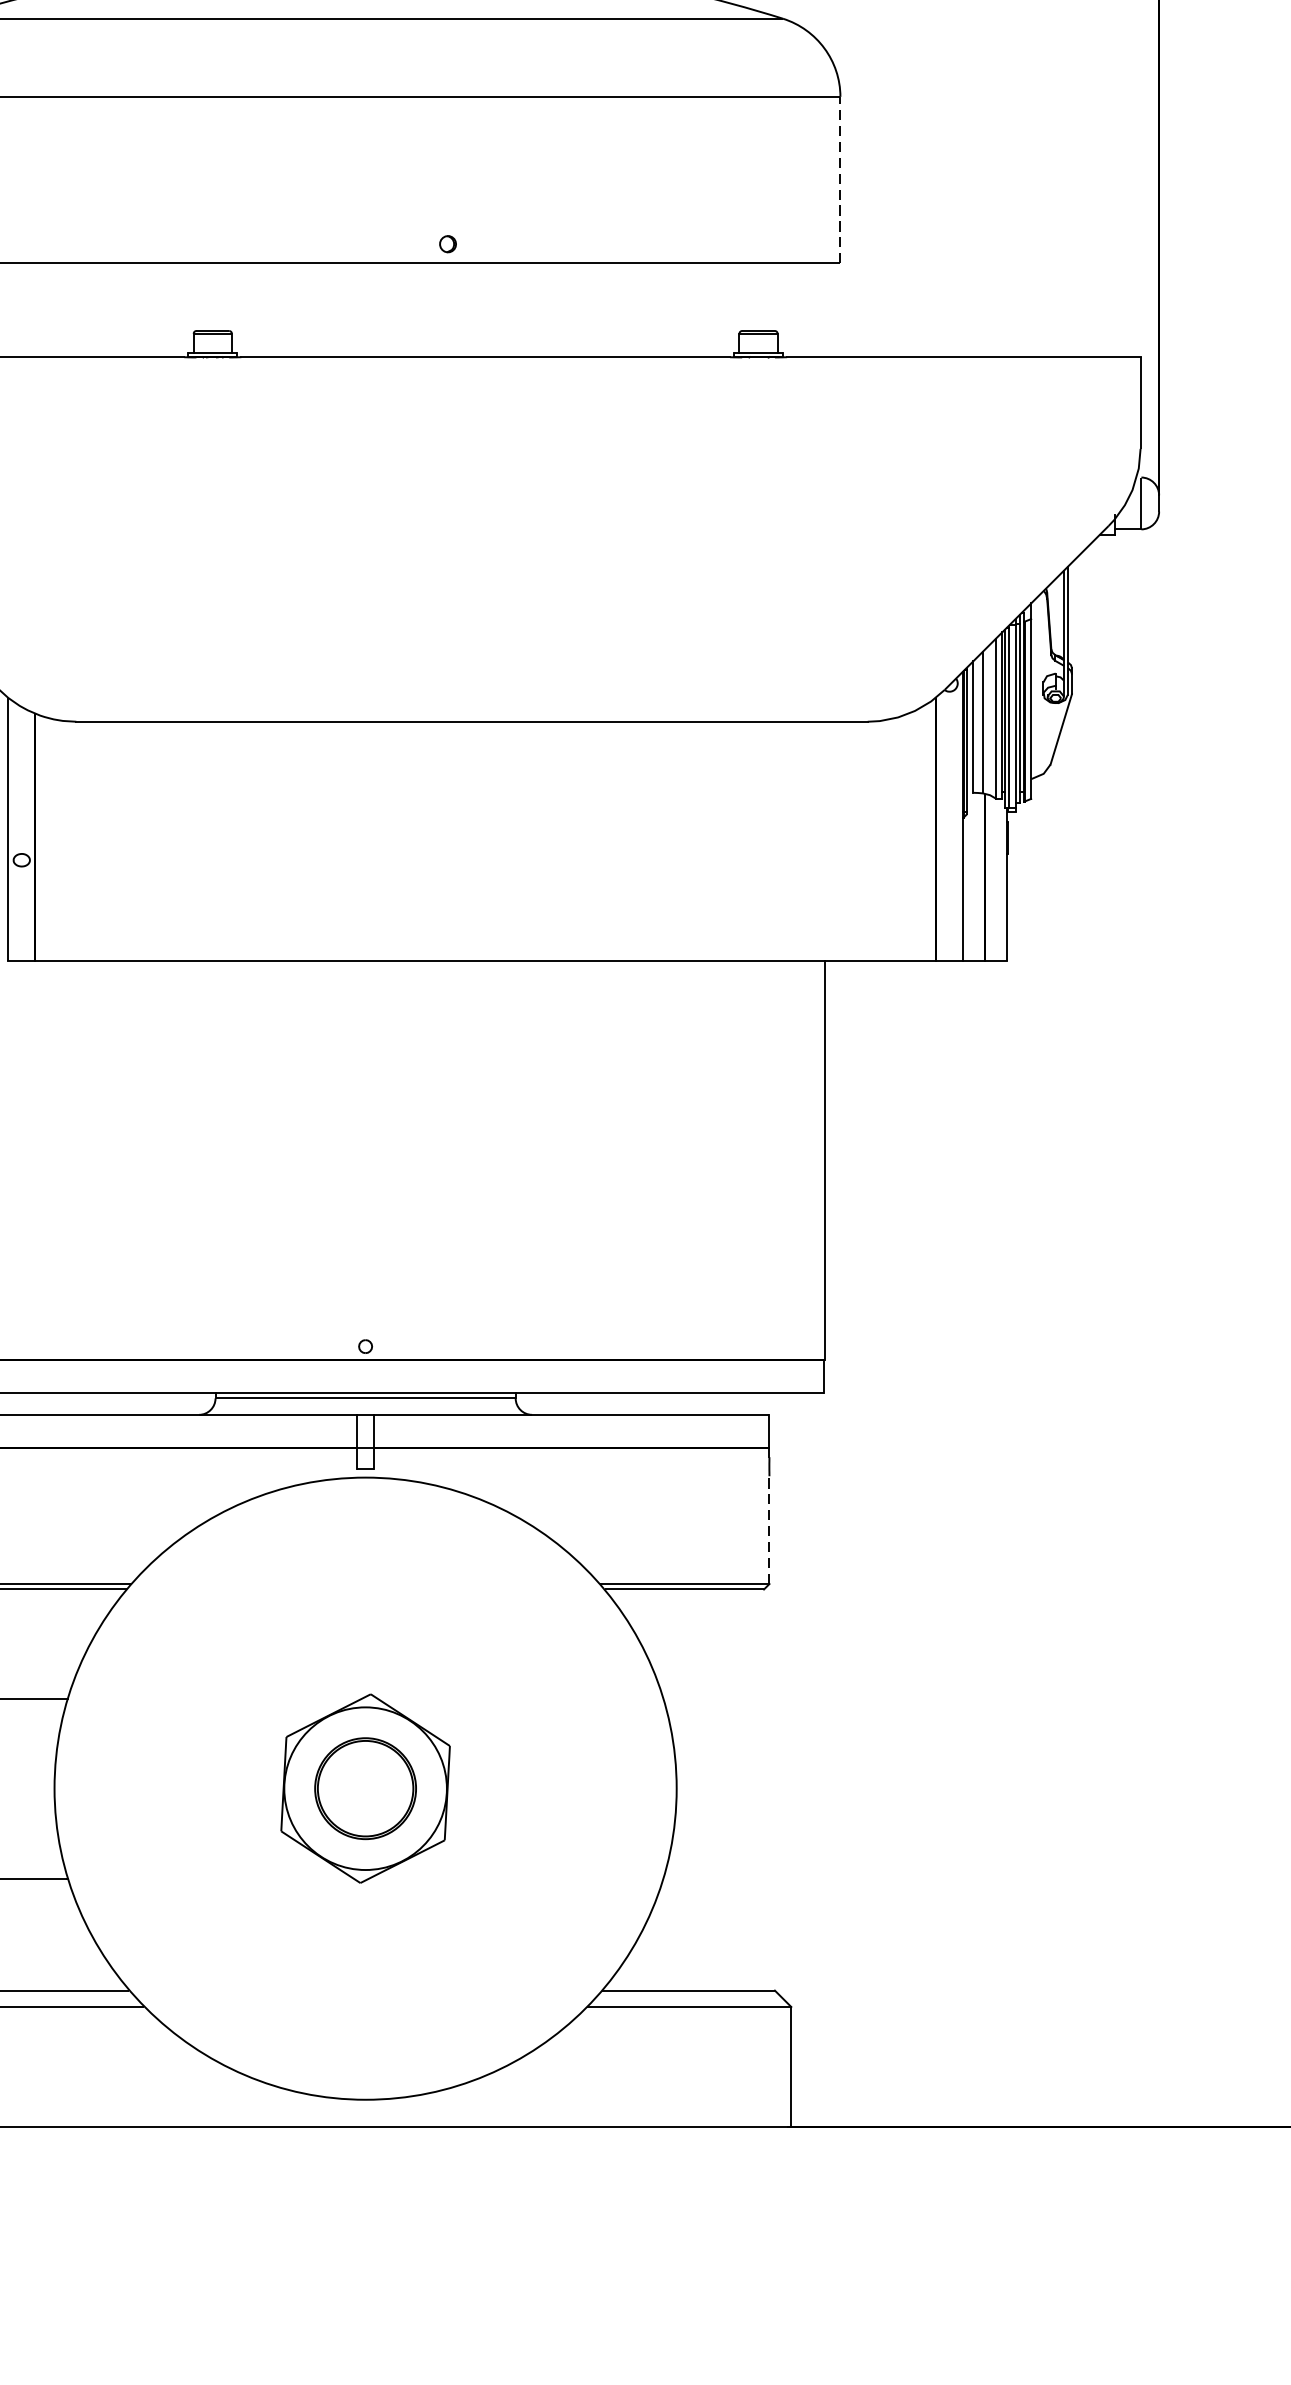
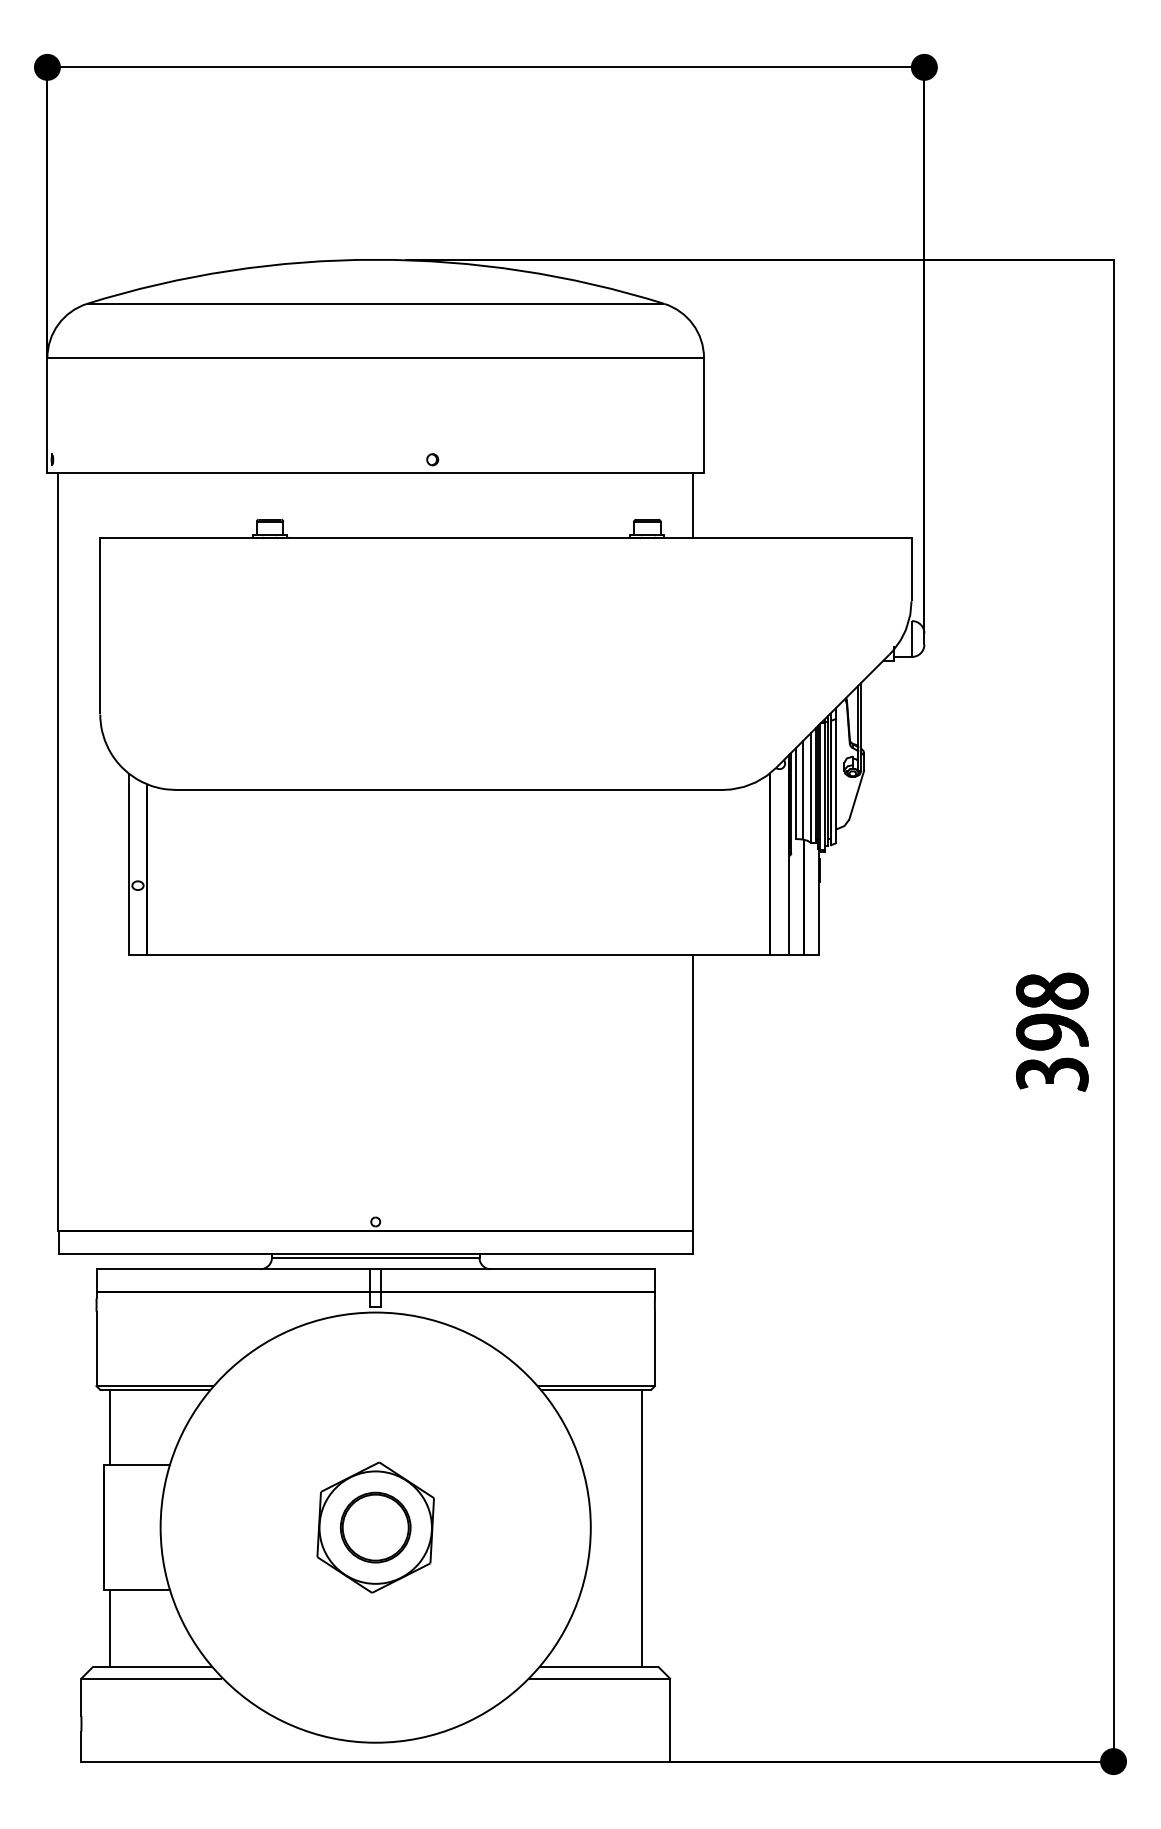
line: (841, 180) -> (704, 415), dashed -> solid
line: (825, 308) -> (693, 504), added
line: (768, 1529) -> (654, 1348), dashed -> solid
line: (750, 1789) -> (641, 1528), added

